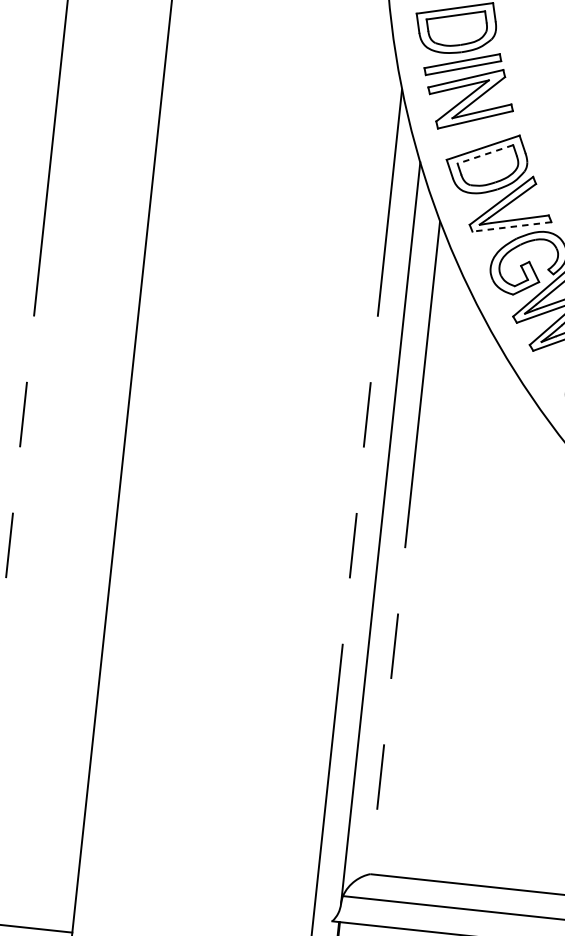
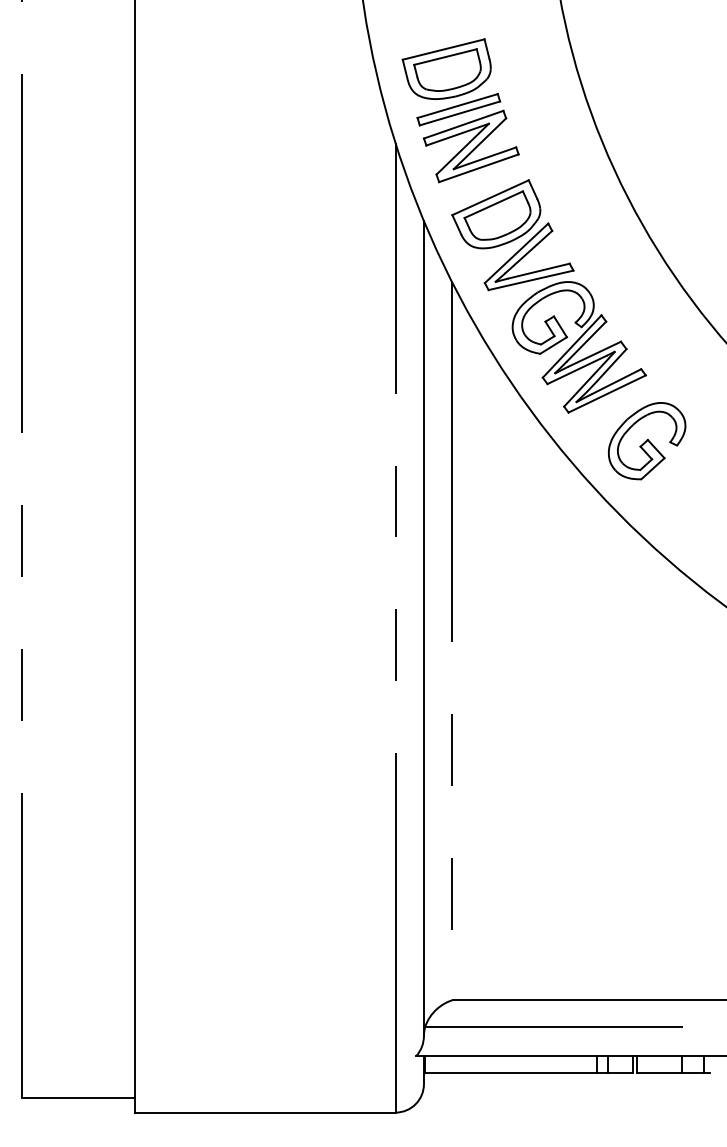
line: (485, 154) -> (493, 204), dashed -> solid
line: (511, 226) -> (530, 280), dashed -> solid

